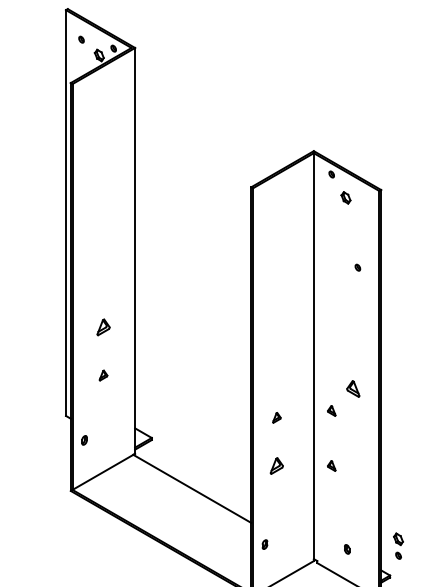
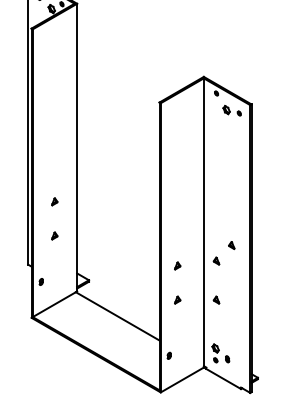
part: (357, 267) -> (239, 113), moved
part: (103, 327) -> (54, 201), size x0.62
part: (352, 388) -> (231, 245), size x0.62
part: (276, 465) -> (177, 299), size x0.62
part: (398, 545) -> (215, 352), moved

